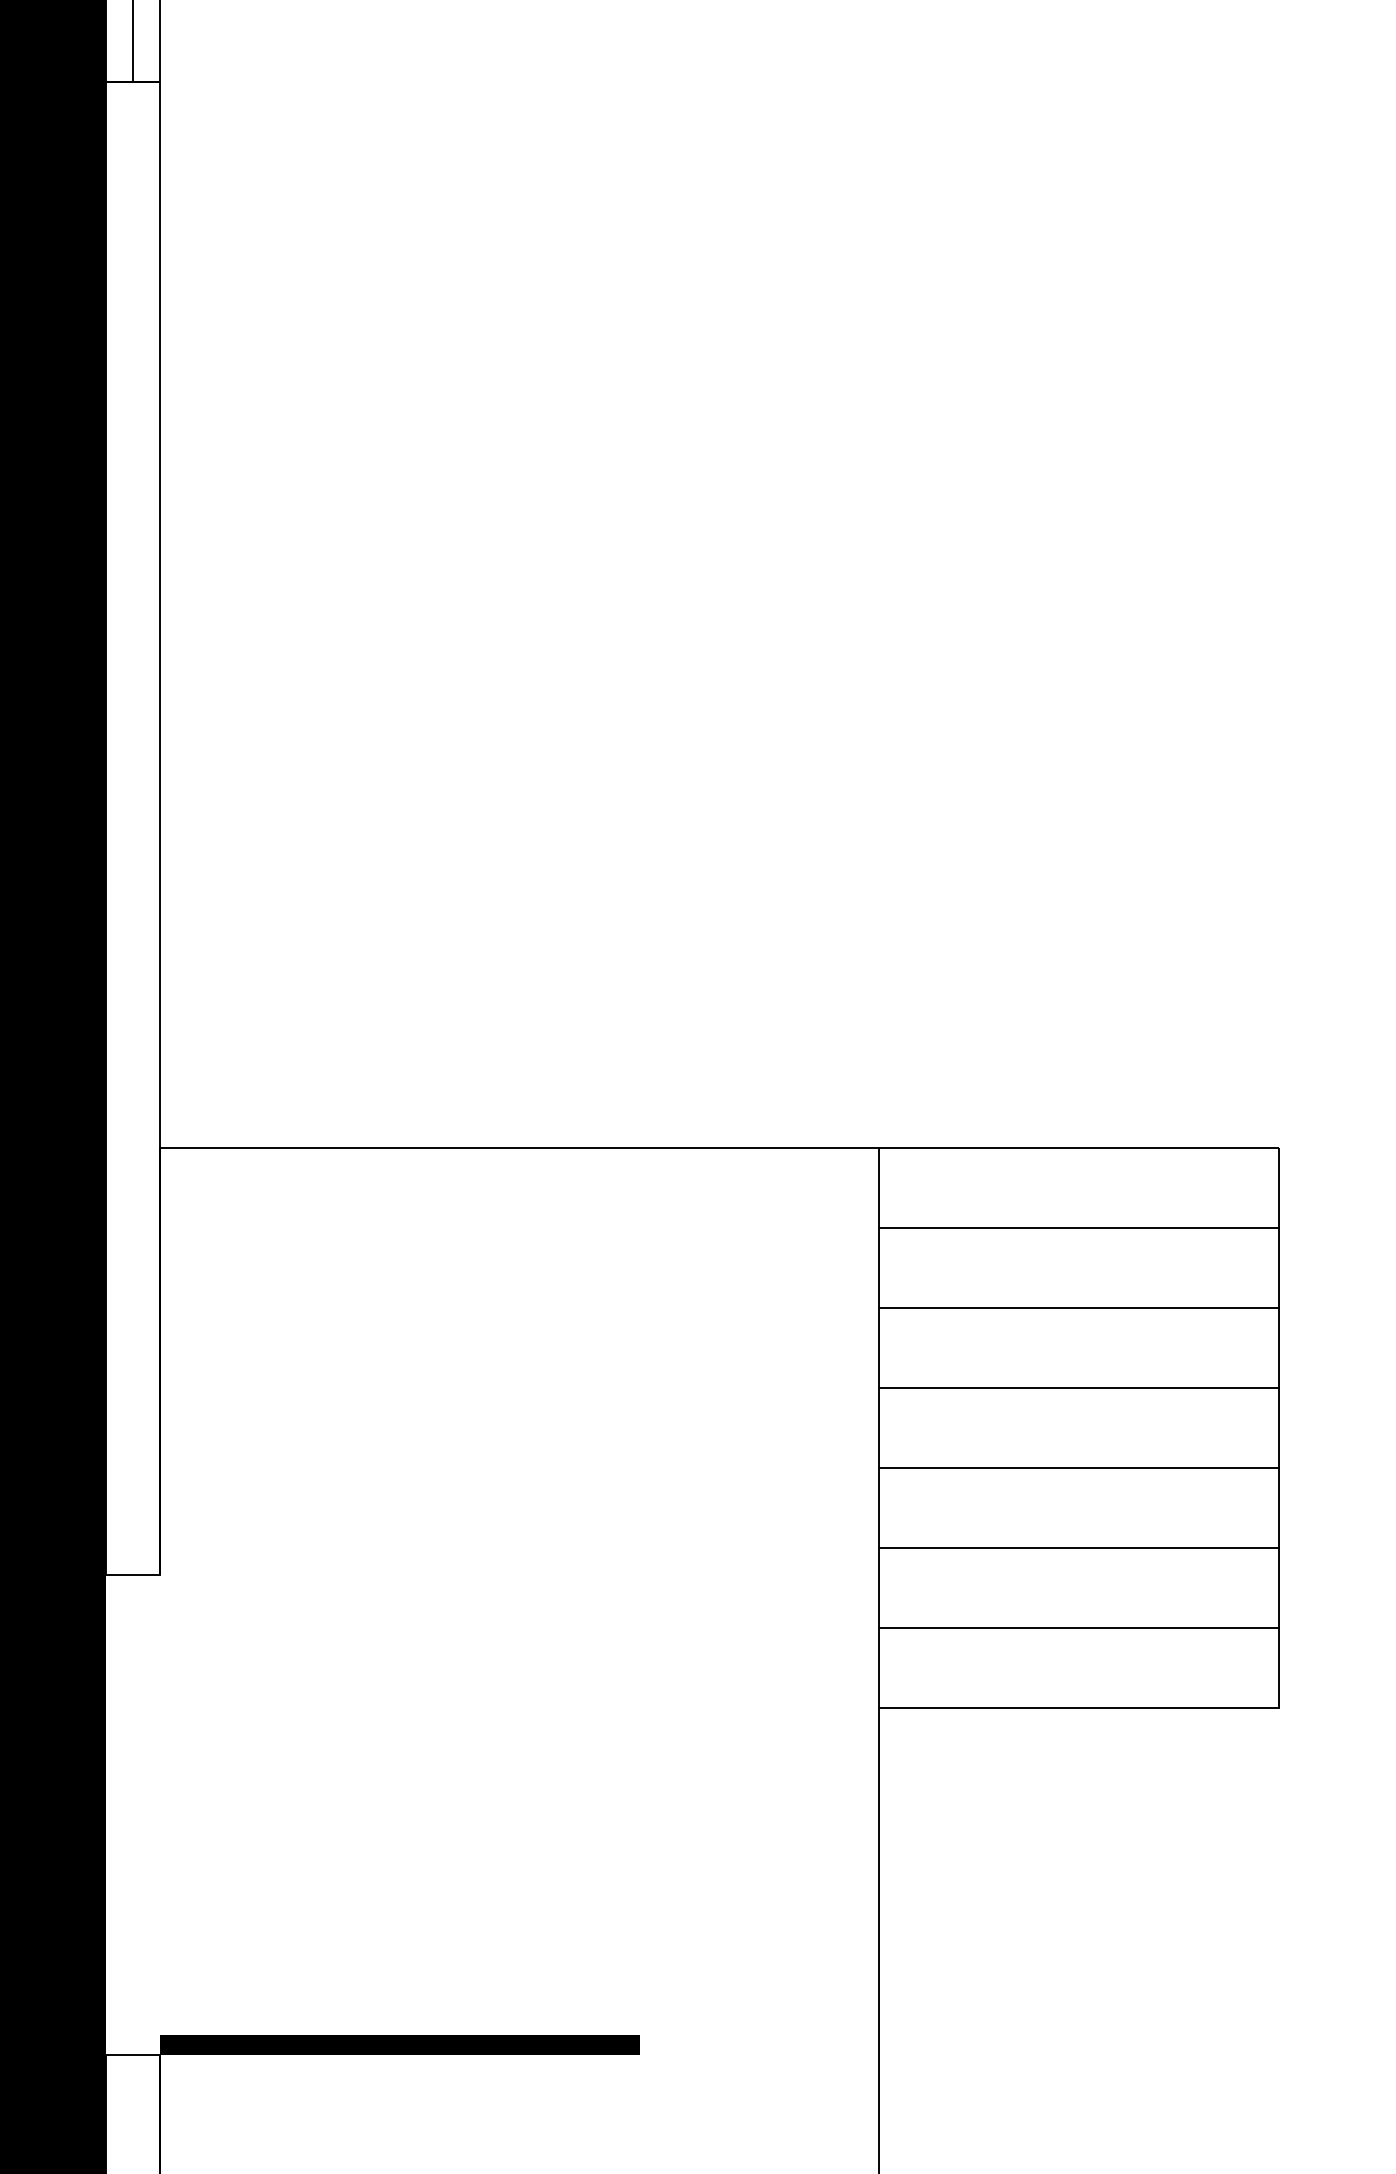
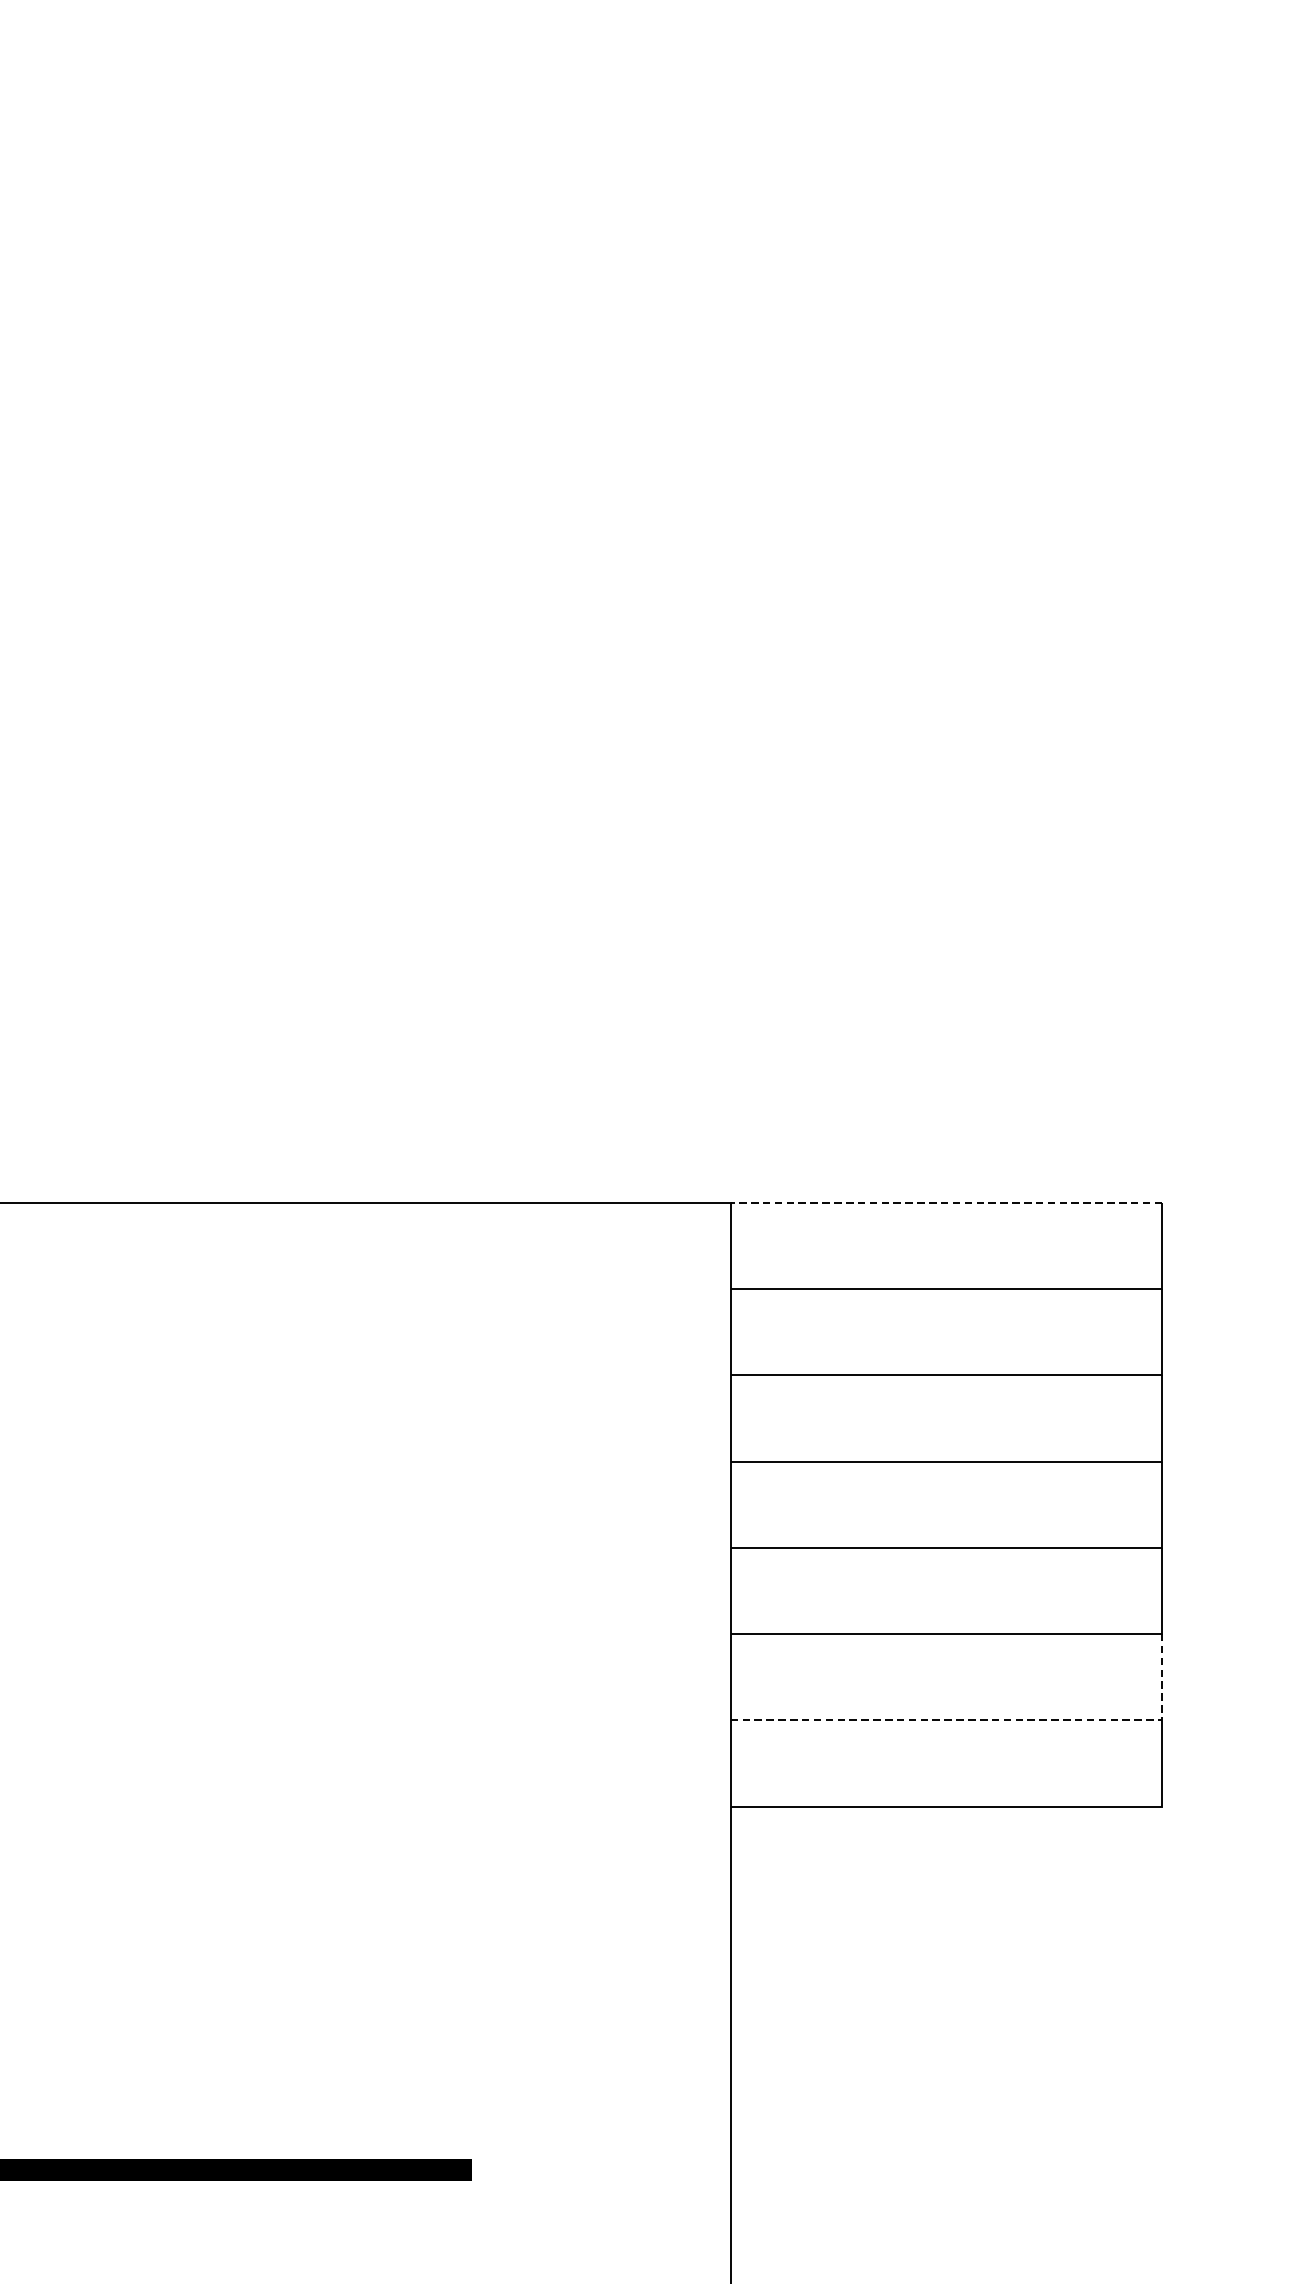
line: (1079, 1148) -> (946, 1202), solid -> dashed
line: (1120, 1628) -> (990, 1720), solid -> dashed

